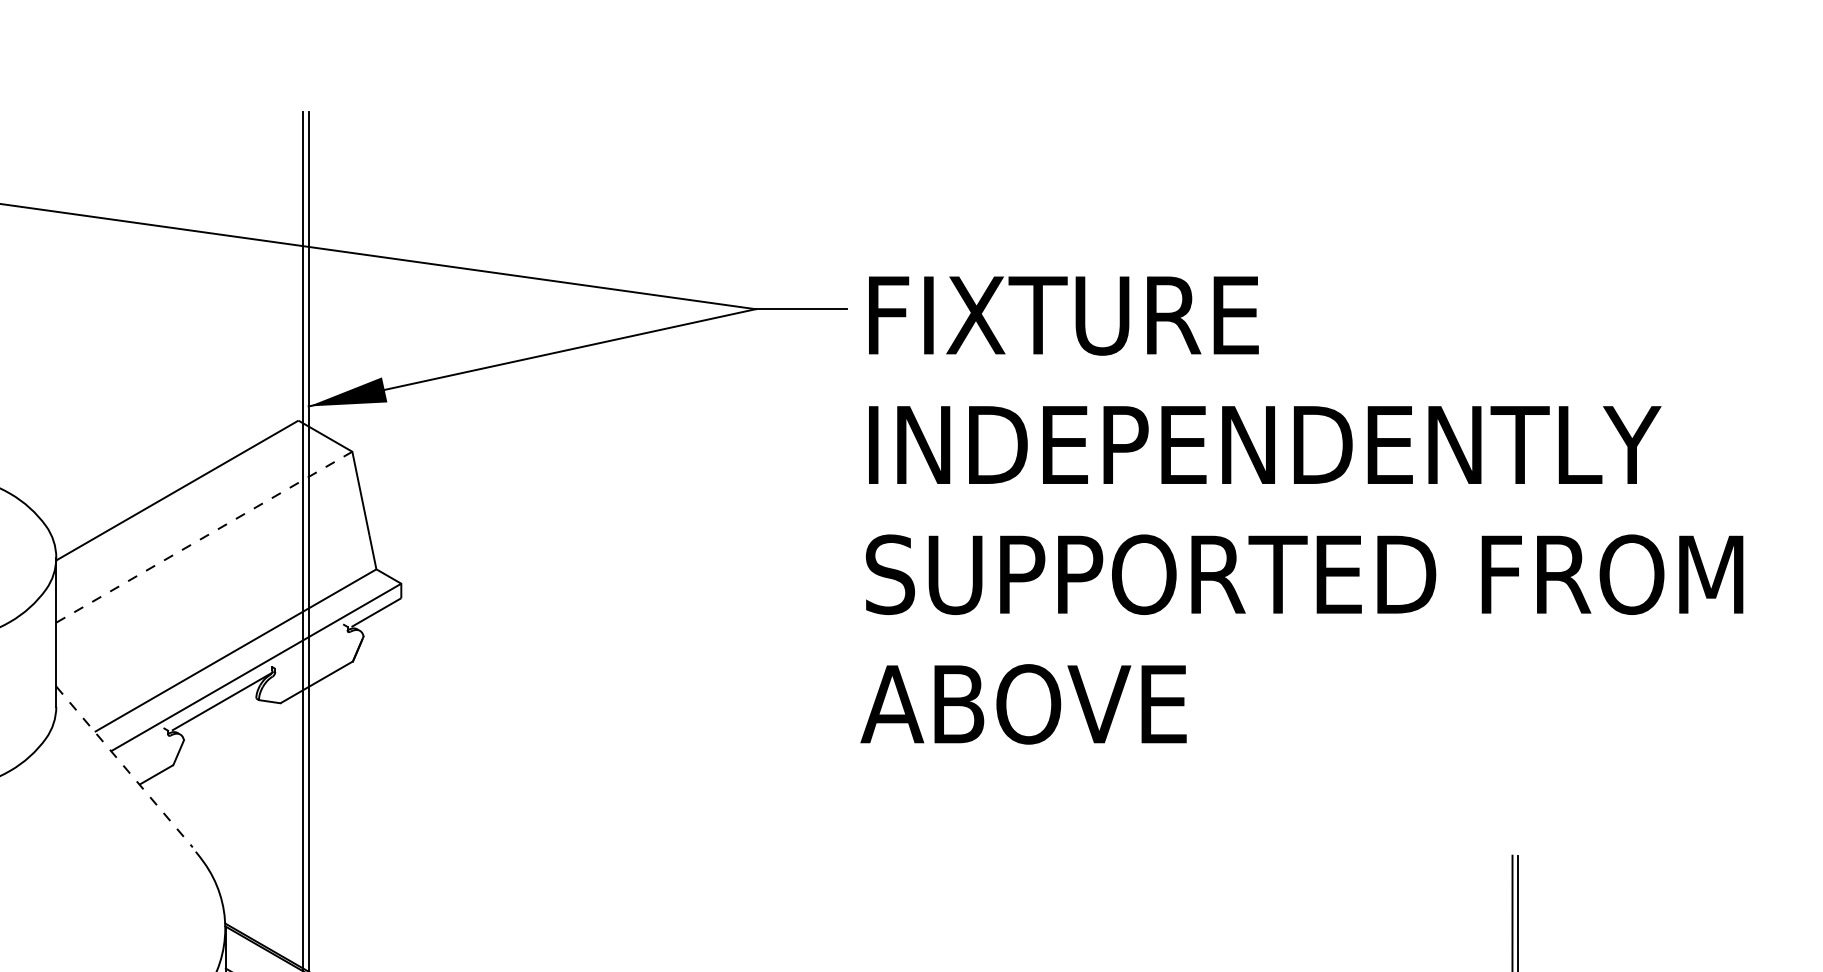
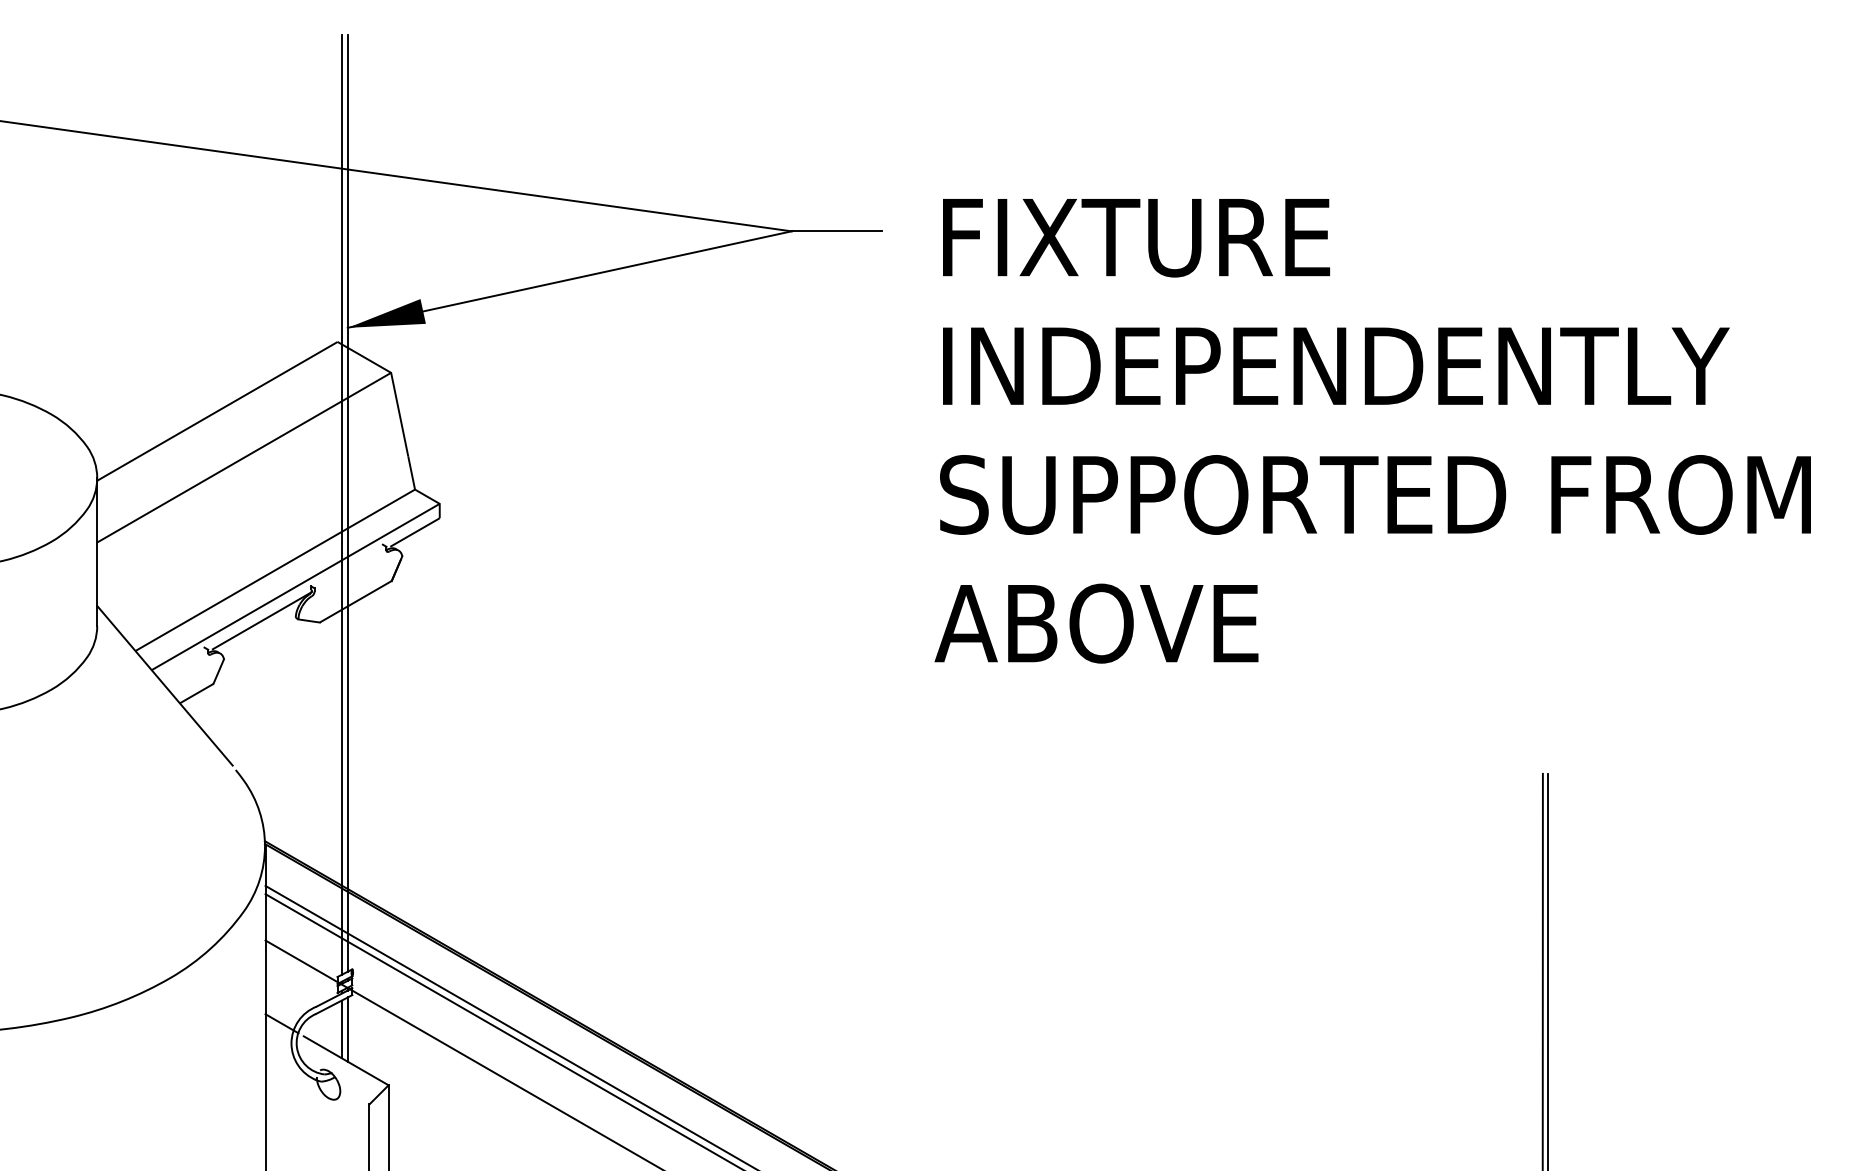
text: (1301, 510) -> (1372, 431), moved
line: (204, 537) -> (244, 457), dashed -> solid
line: (124, 766) -> (164, 685), dashed -> solid

